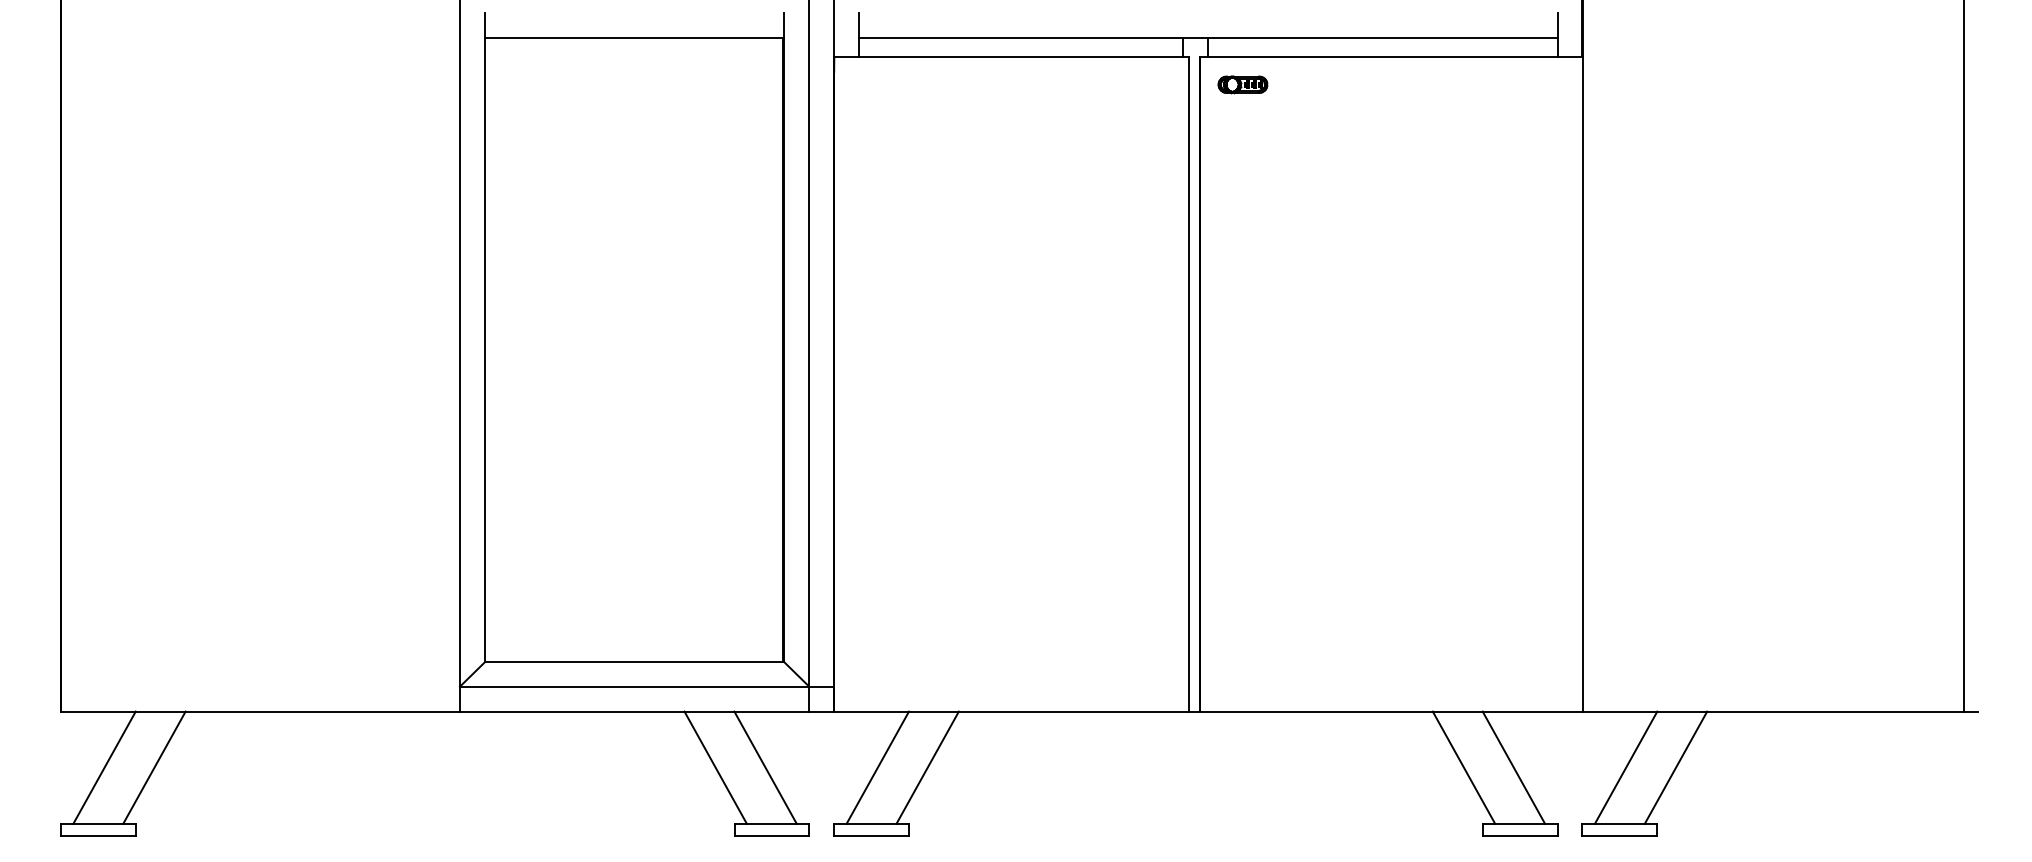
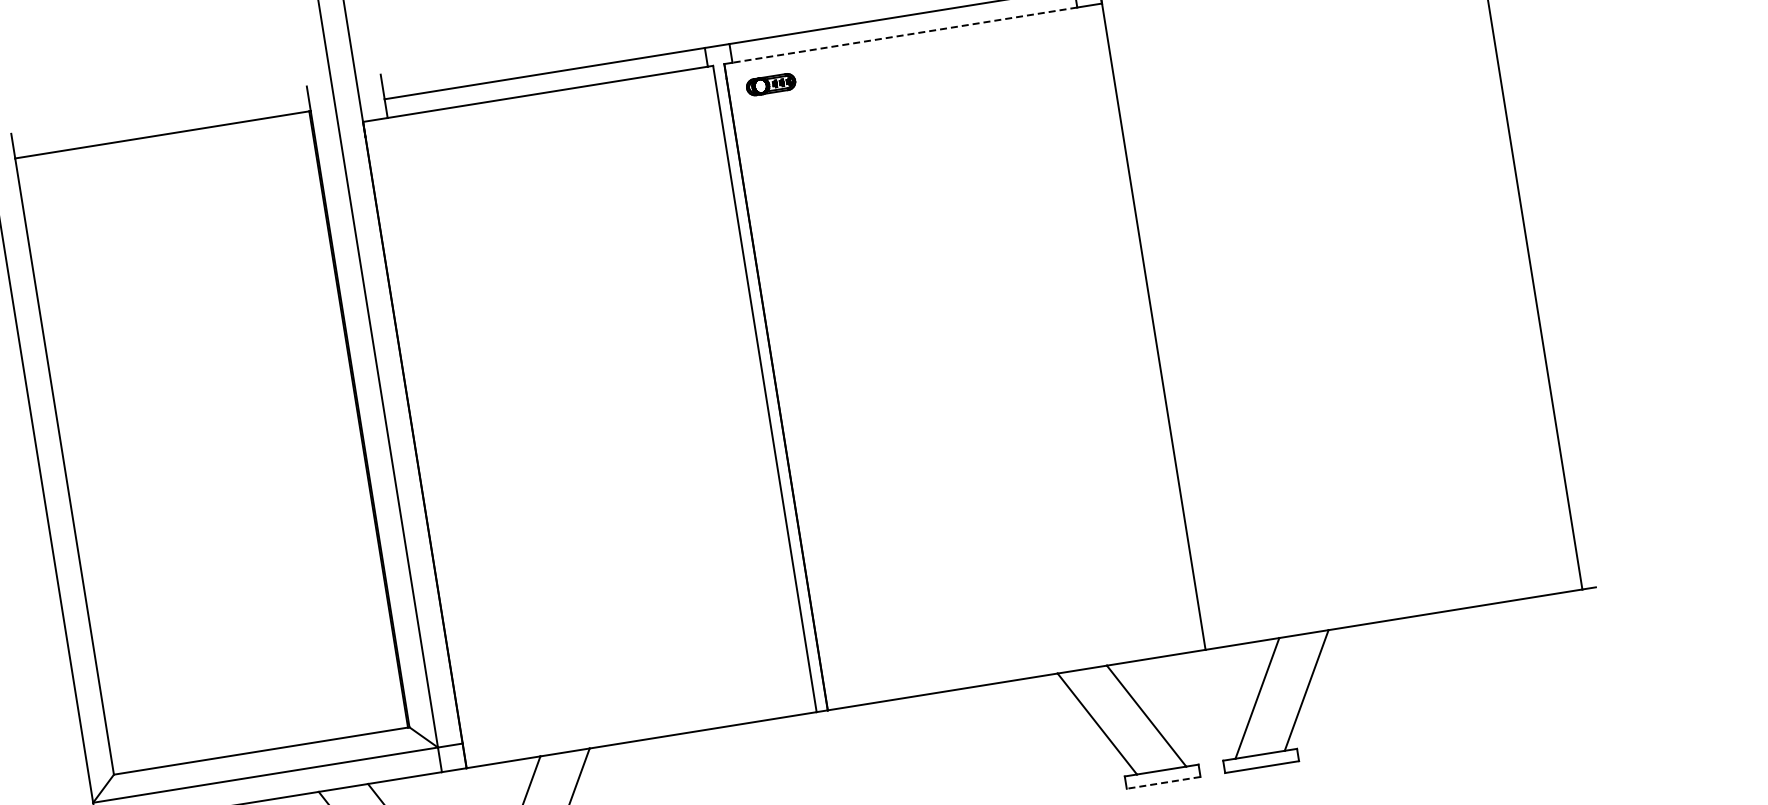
line: (1382, 57) -> (904, 35), solid -> dashed
line: (1519, 836) -> (1163, 783), solid -> dashed

